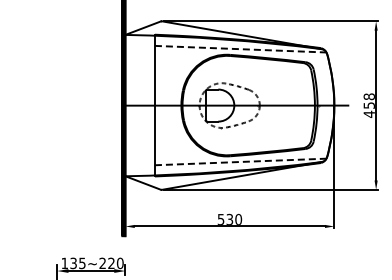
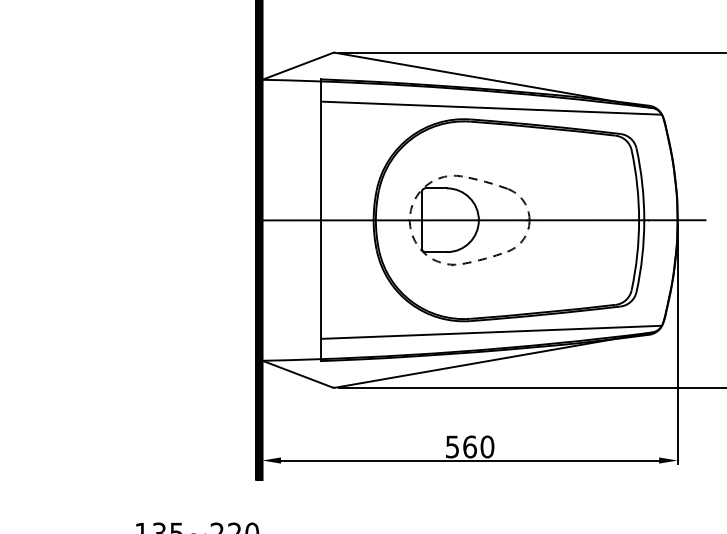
line: (240, 49) -> (491, 108), dashed -> solid
line: (240, 161) -> (491, 331), dashed -> solid
text: (229, 218) -> (469, 444), 530 -> 560

